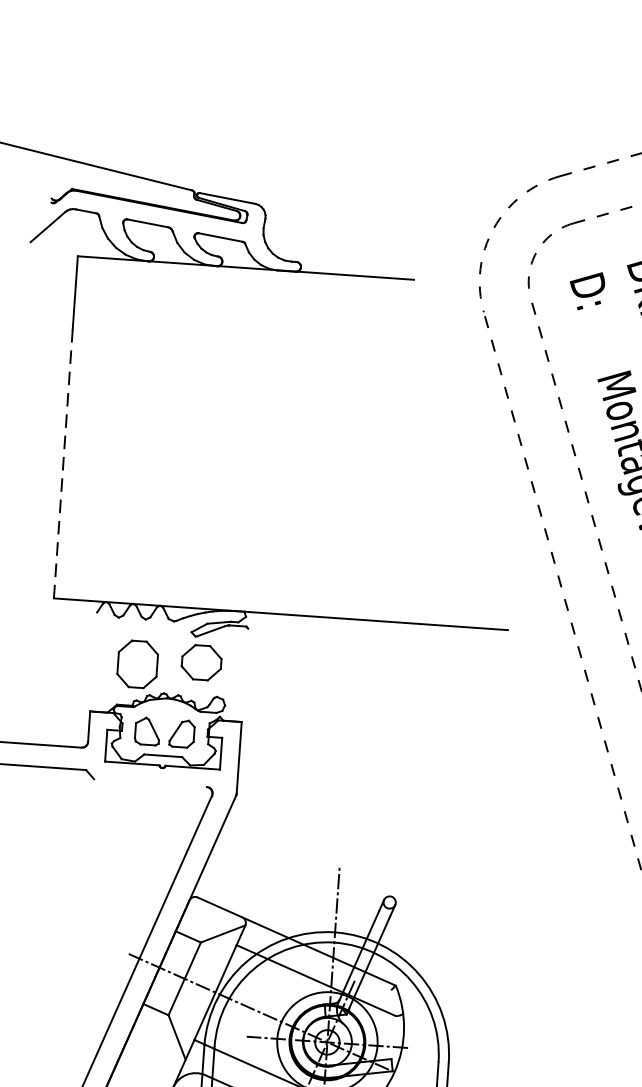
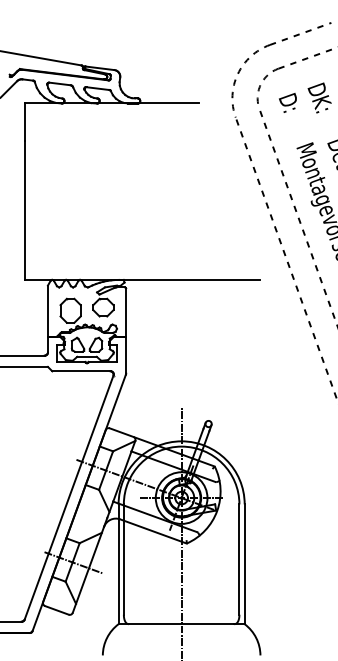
line: (63, 463) -> (25, 210), dashed -> solid
line: (92, 660) -> (47, 310), added
line: (245, 675) -> (126, 312), added
line: (150, 783) -> (81, 371), added

